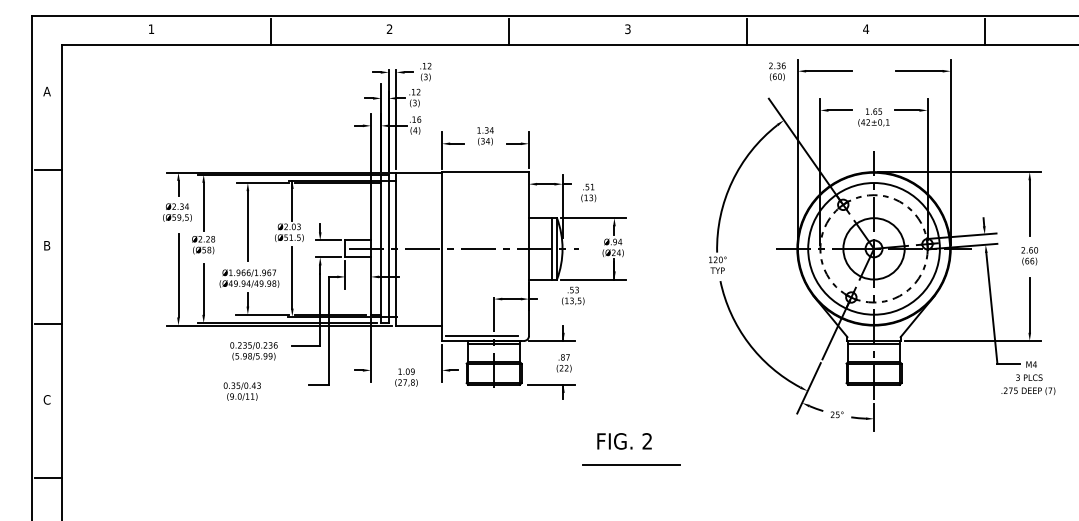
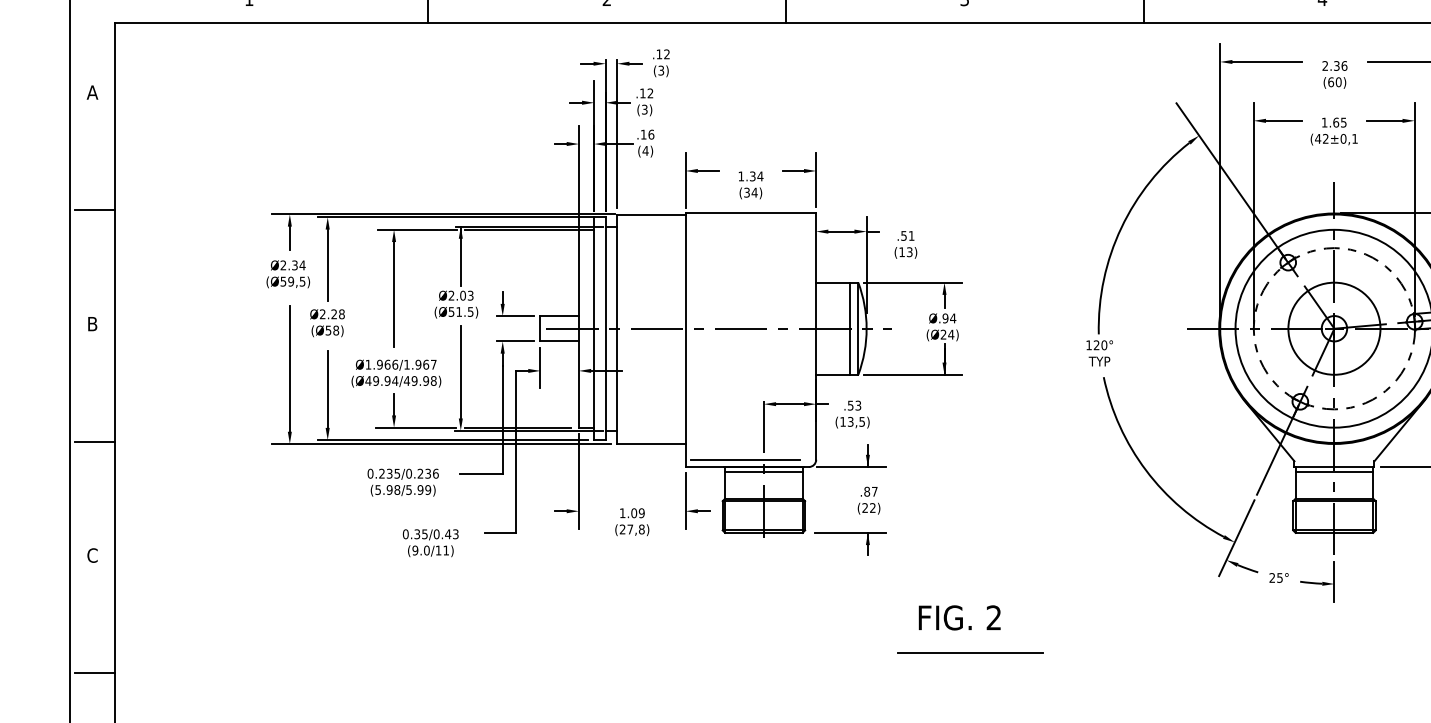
text: (777, 71) -> (1335, 74), moved
text: (485, 136) -> (750, 185), moved
text: (573, 295) -> (853, 413), moved
text: (241, 391) -> (429, 542), moved

